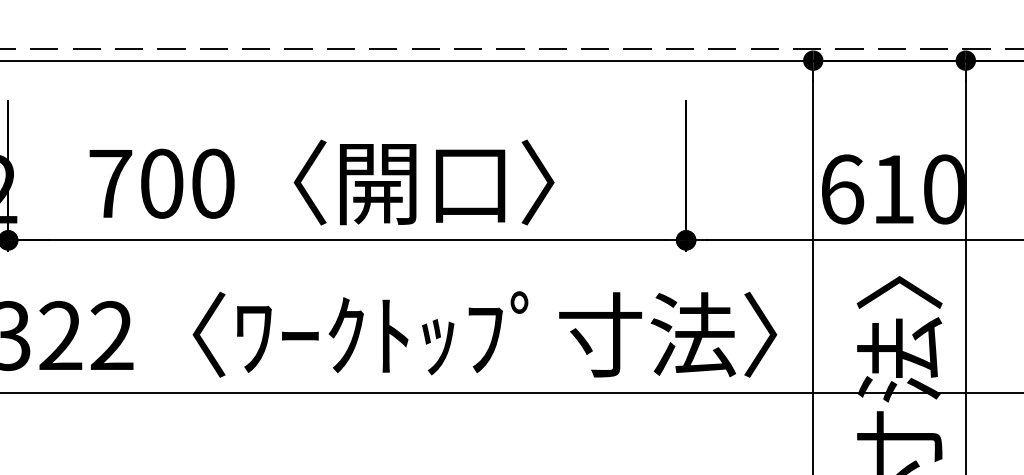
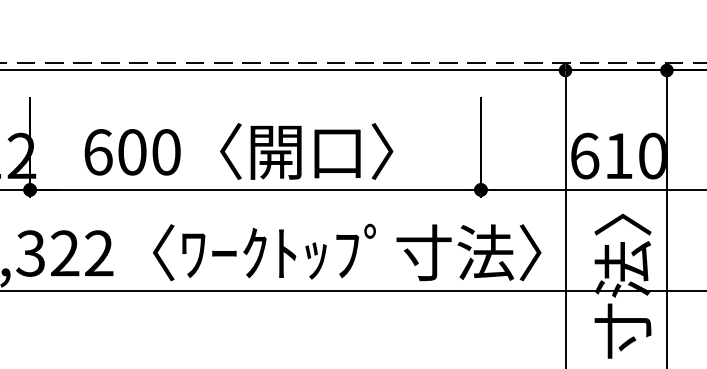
text: (111, 184) -> (98, 152), 700 -> 600

